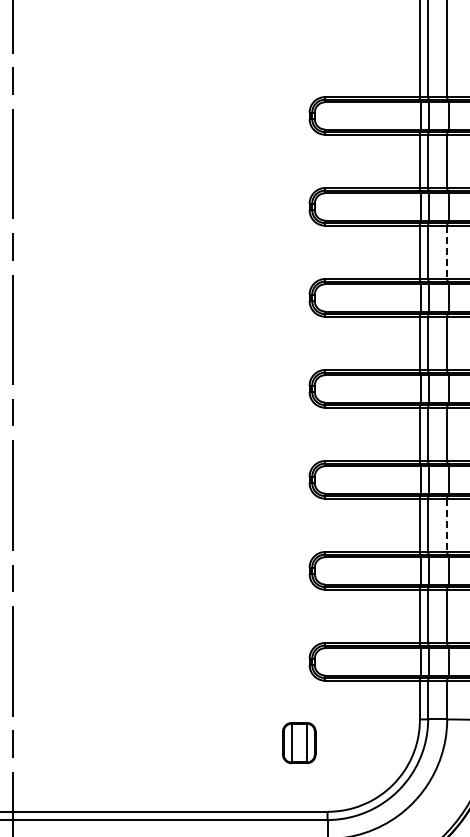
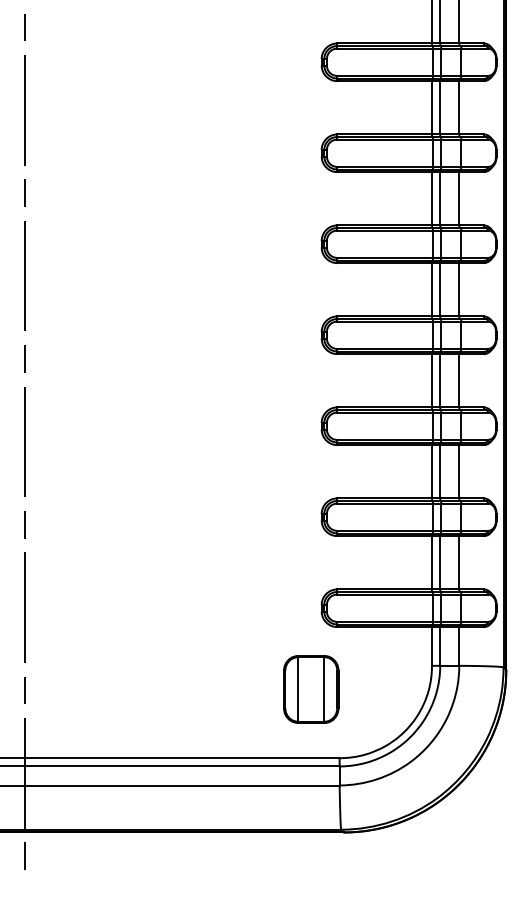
line: (447, 252) -> (459, 198), dashed -> solid
line: (447, 525) -> (459, 471), dashed -> solid
part: (299, 743) -> (311, 689), size x1.67

